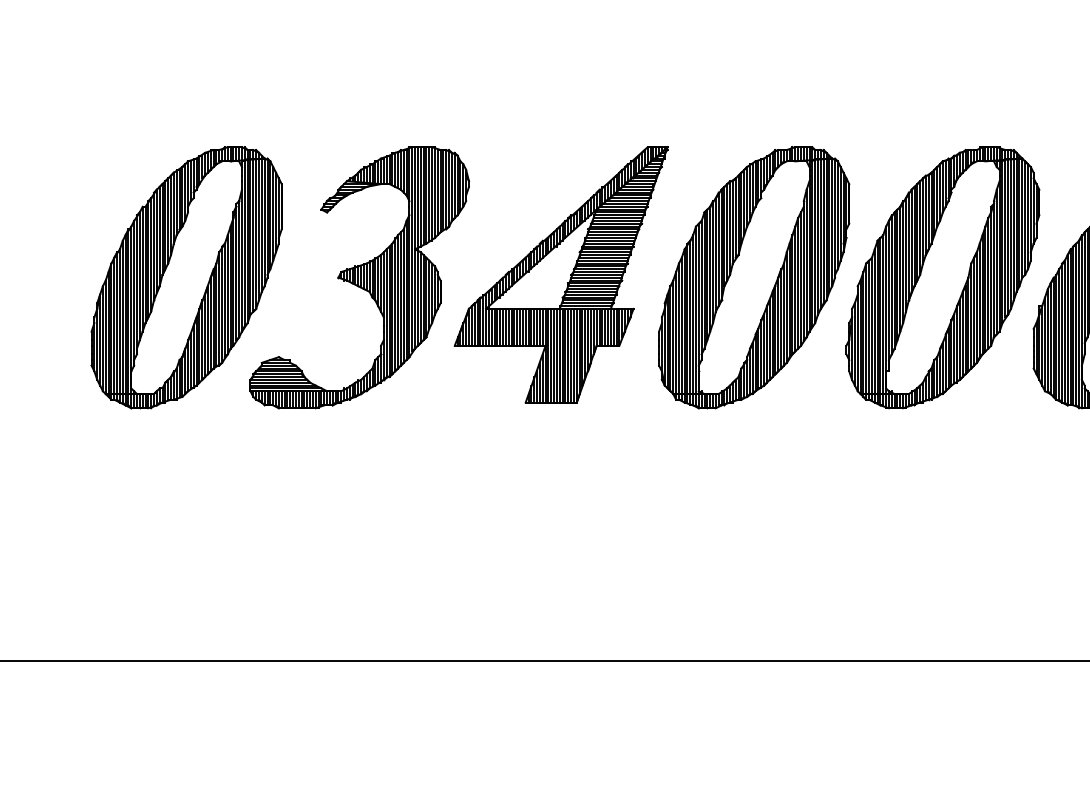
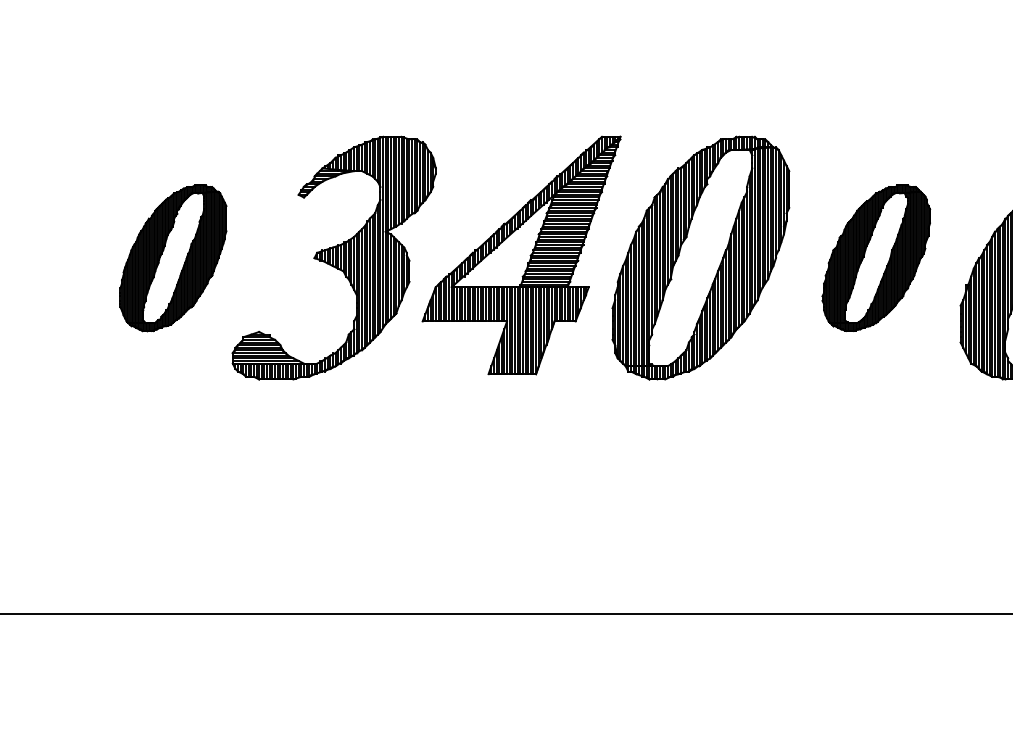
part: (186, 277) -> (173, 257), size x0.6
part: (942, 277) -> (875, 257), size x0.6

